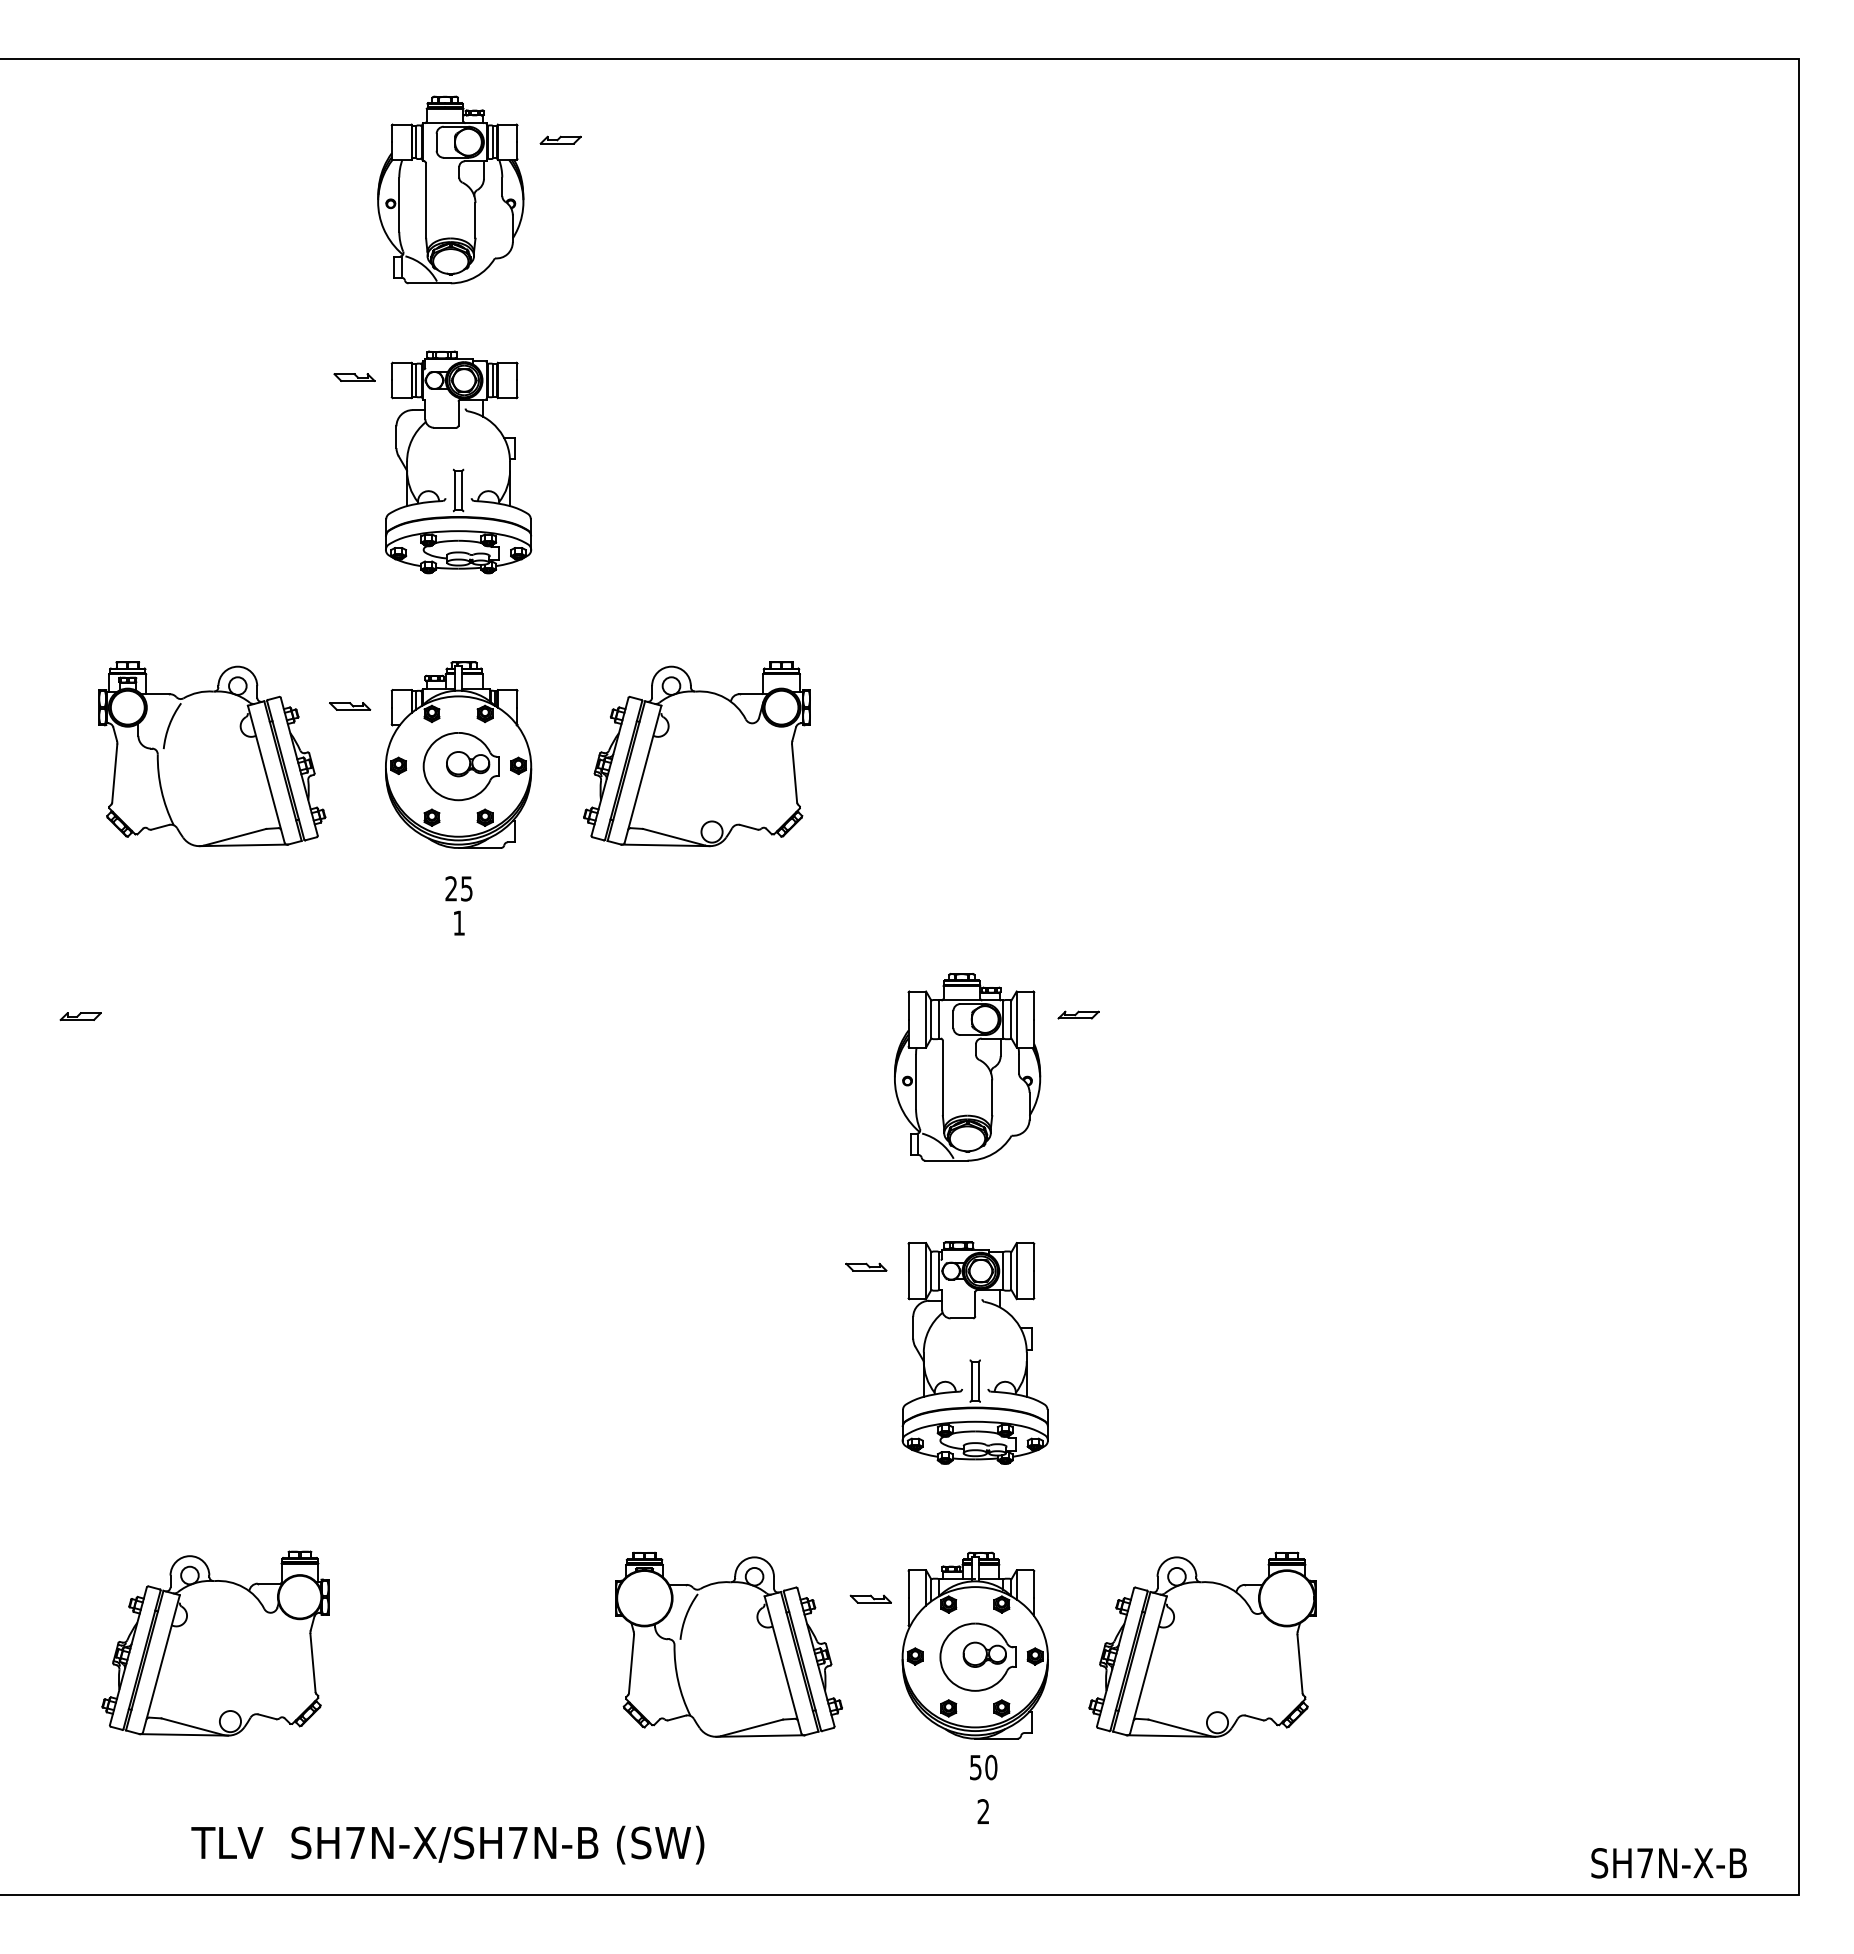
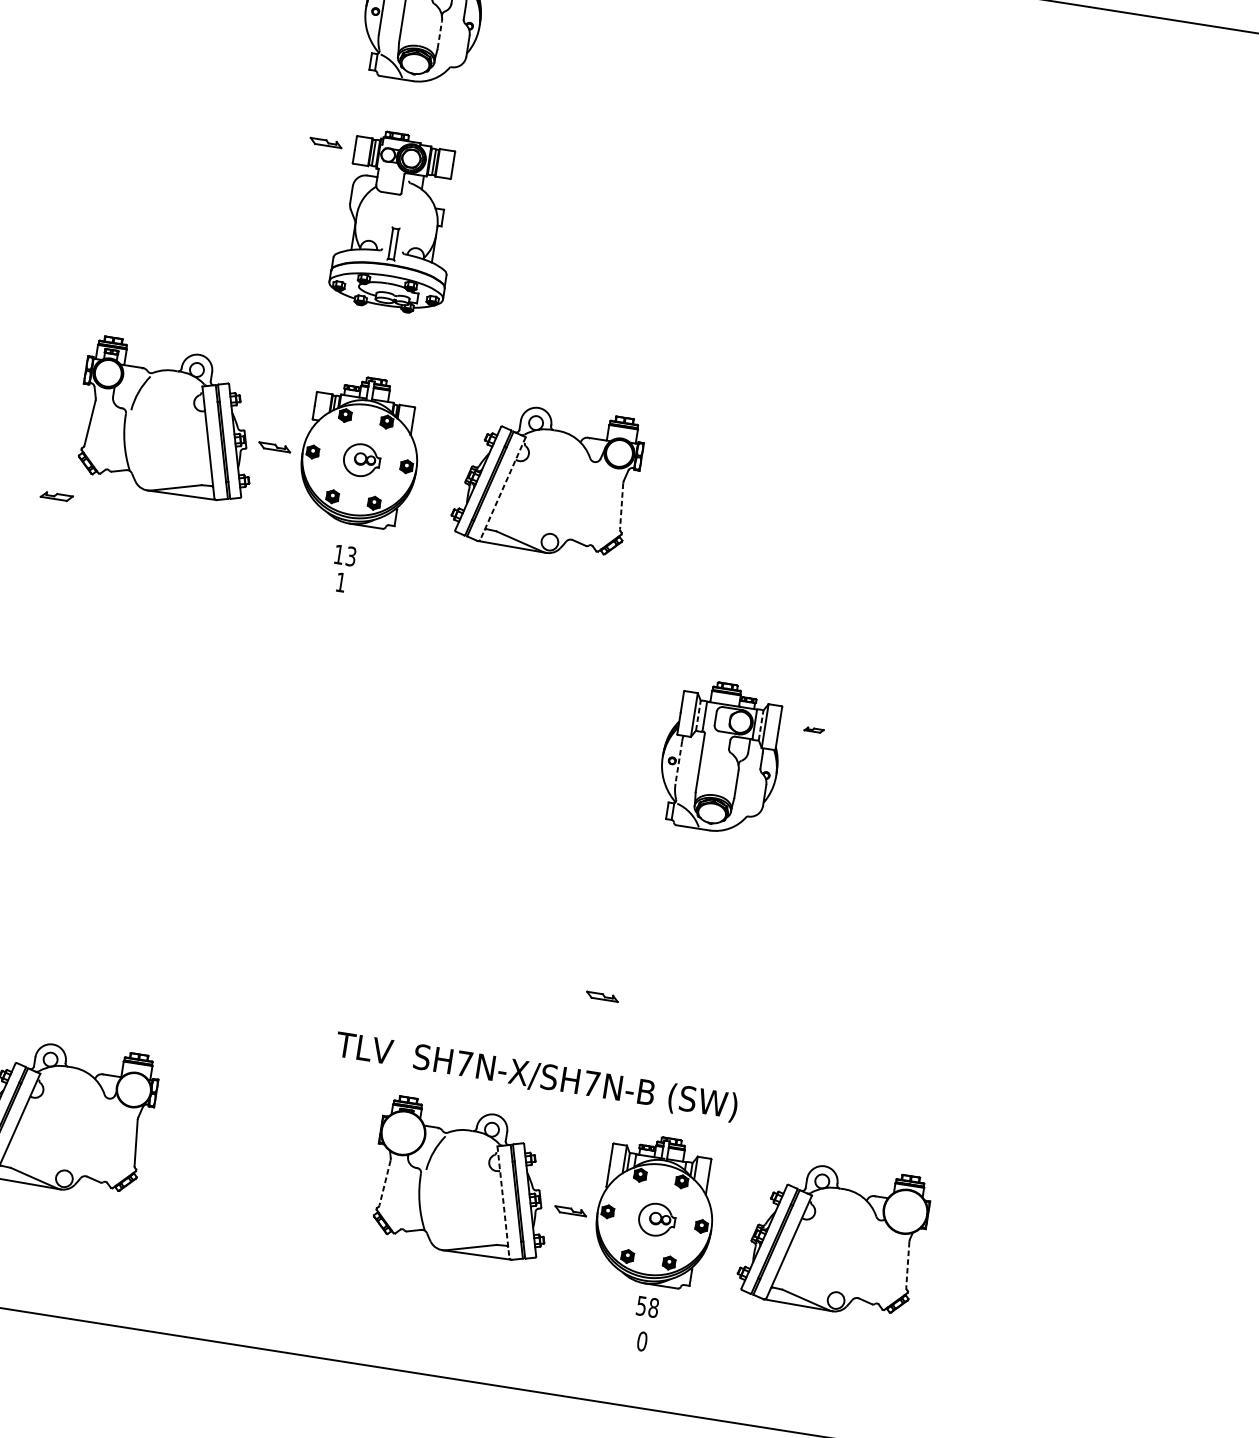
line: (475, 219) -> (439, 34), solid -> dashed
part: (350, 706) -> (275, 447), moved
part: (460, 766) -> (361, 460), size x0.6
line: (643, 774) -> (503, 488), solid -> dashed
line: (794, 774) -> (621, 507), solid -> dashed
text: (458, 888) -> (344, 555), 25 -> 13
part: (1078, 1014) -> (814, 729), size x0.6
part: (80, 1016) -> (56, 496), moved
line: (931, 1019) -> (698, 715), solid -> dashed
line: (1011, 1019) -> (761, 725), solid -> dashed
line: (916, 1082) -> (679, 763), solid -> dashed
part: (866, 1266) -> (602, 996), moved
part: (974, 1352) -> (691, 981), removed
part: (870, 1598) -> (570, 1210), moved
part: (977, 1656) -> (656, 1219), size x0.6
line: (631, 1664) -> (385, 1183), solid -> dashed
line: (783, 1664) -> (503, 1201), solid -> dashed
line: (1300, 1664) -> (908, 1265), solid -> dashed
text: (991, 1767) -> (653, 1307), 50 -> 58
text: (983, 1811) -> (642, 1341), 2 -> 0
text: (447, 1844) -> (536, 1076), moved

